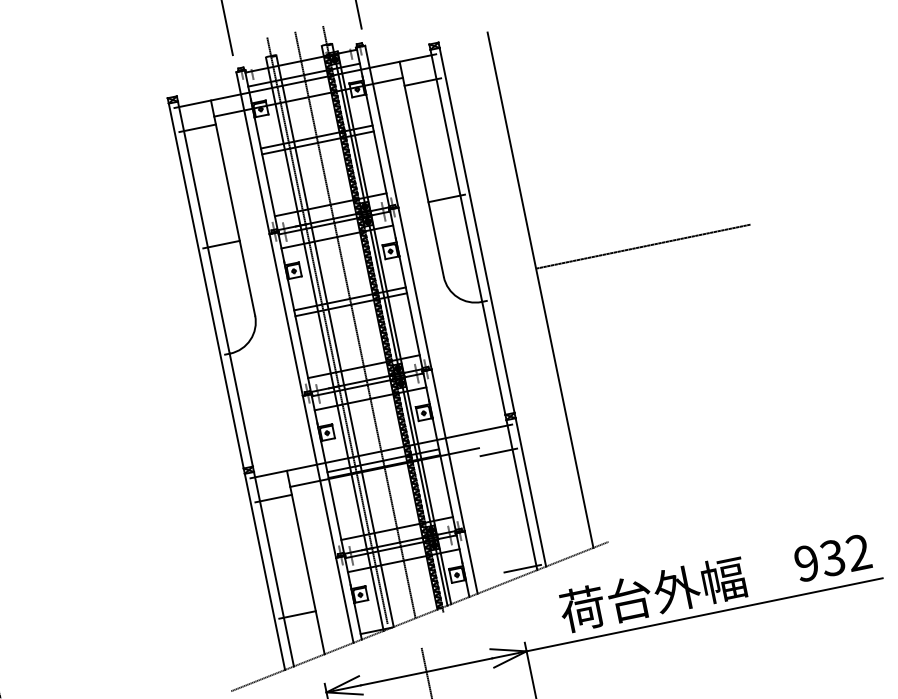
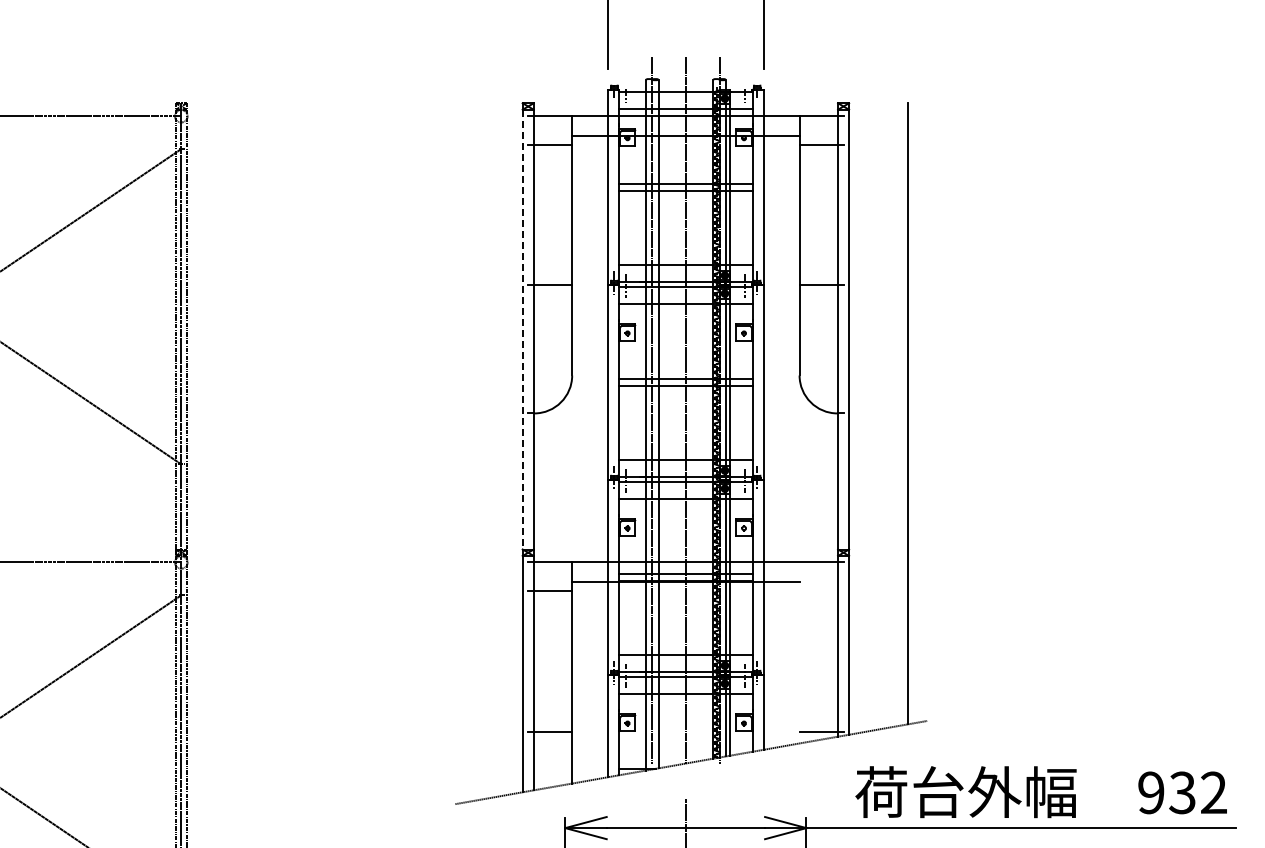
line: (643, 246) -> (1037, 387), removed
line: (206, 285) -> (522, 329), solid -> dashed
line: (498, 452) -> (821, 591), removed

